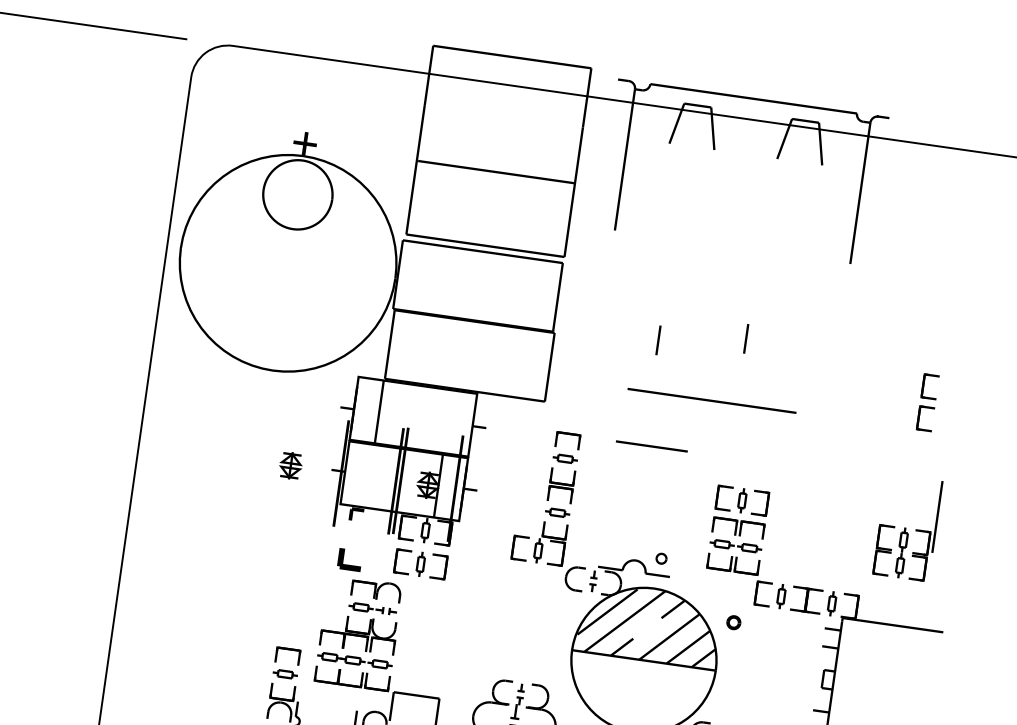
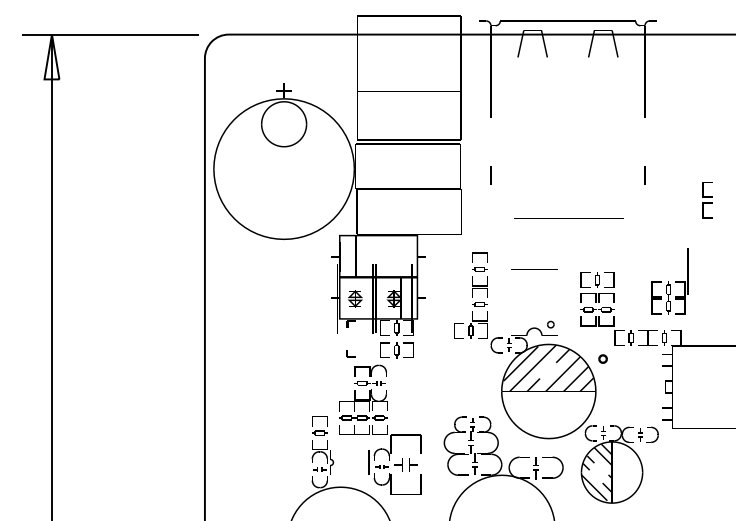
line: (745, 338) -> (644, 175), moved
line: (657, 339) -> (490, 175), moved
line: (652, 446) -> (534, 269), moved
part: (291, 465) -> (355, 298), moved
part: (906, 528) -> (669, 281), moved
part: (349, 559) -> (350, 353), size x0.62

